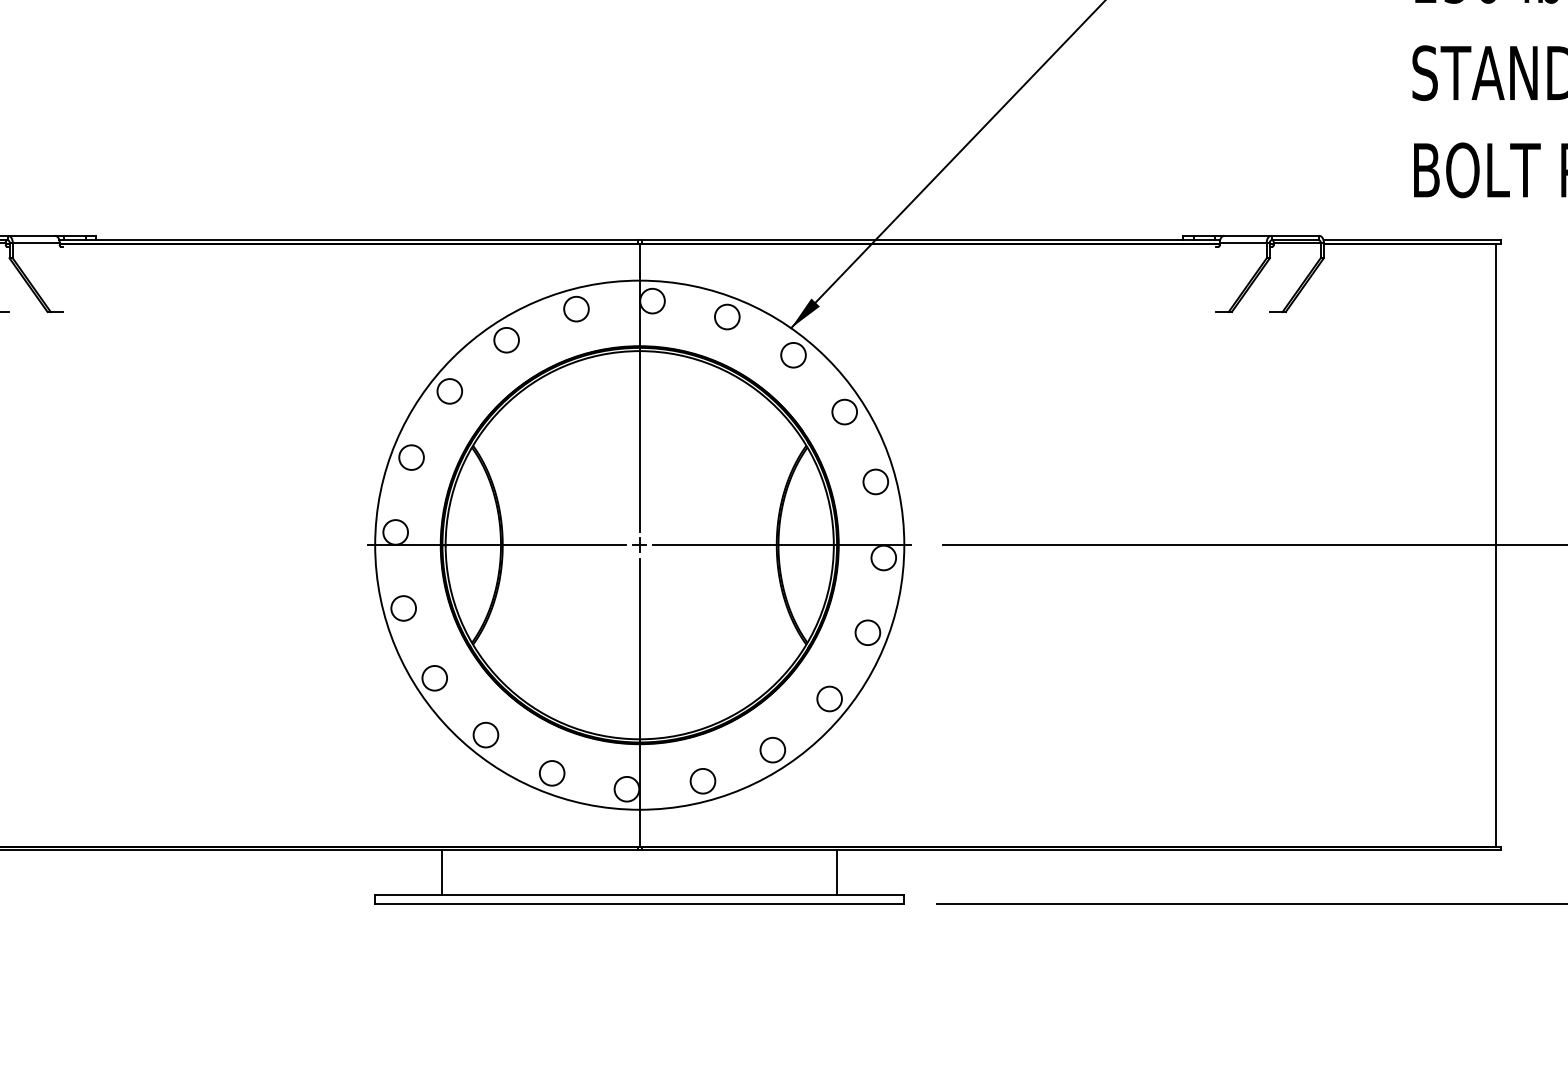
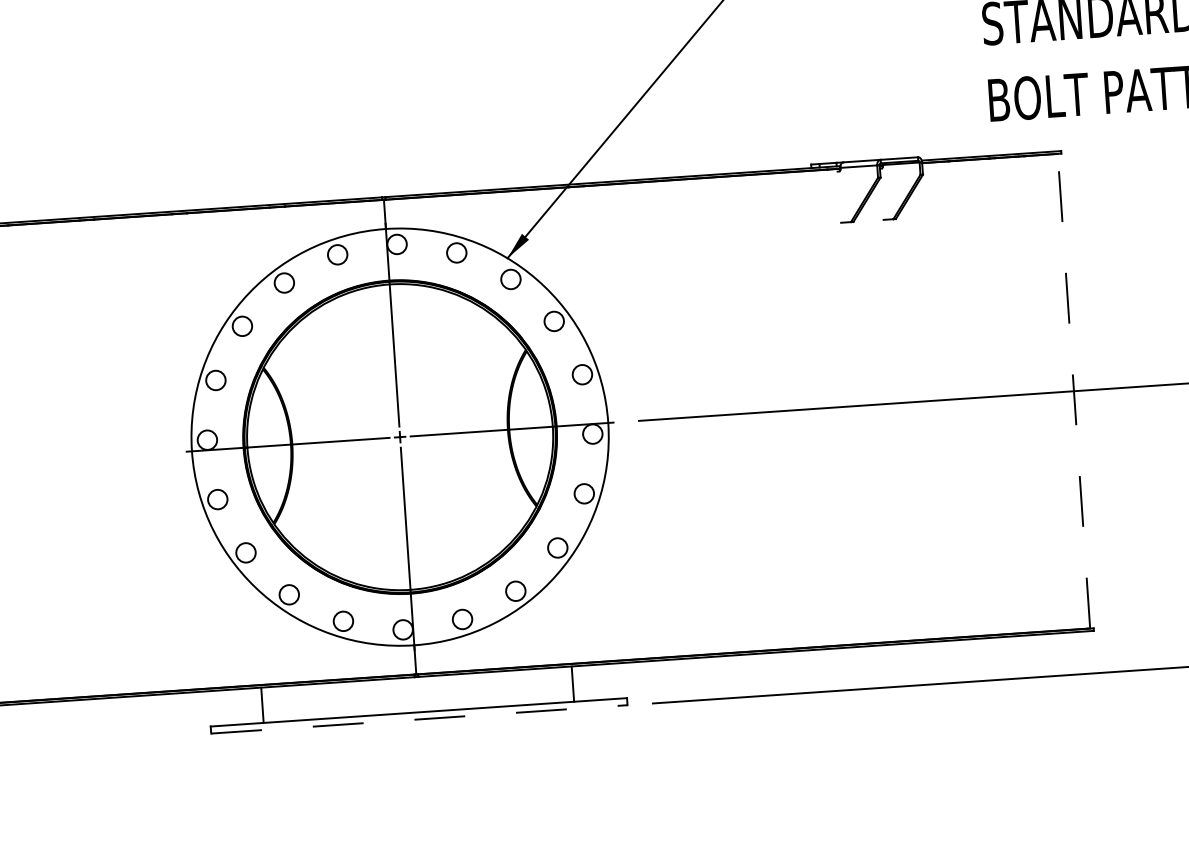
line: (1496, 545) -> (1074, 391), solid -> dashed
line: (639, 903) -> (419, 719), solid -> dashed

